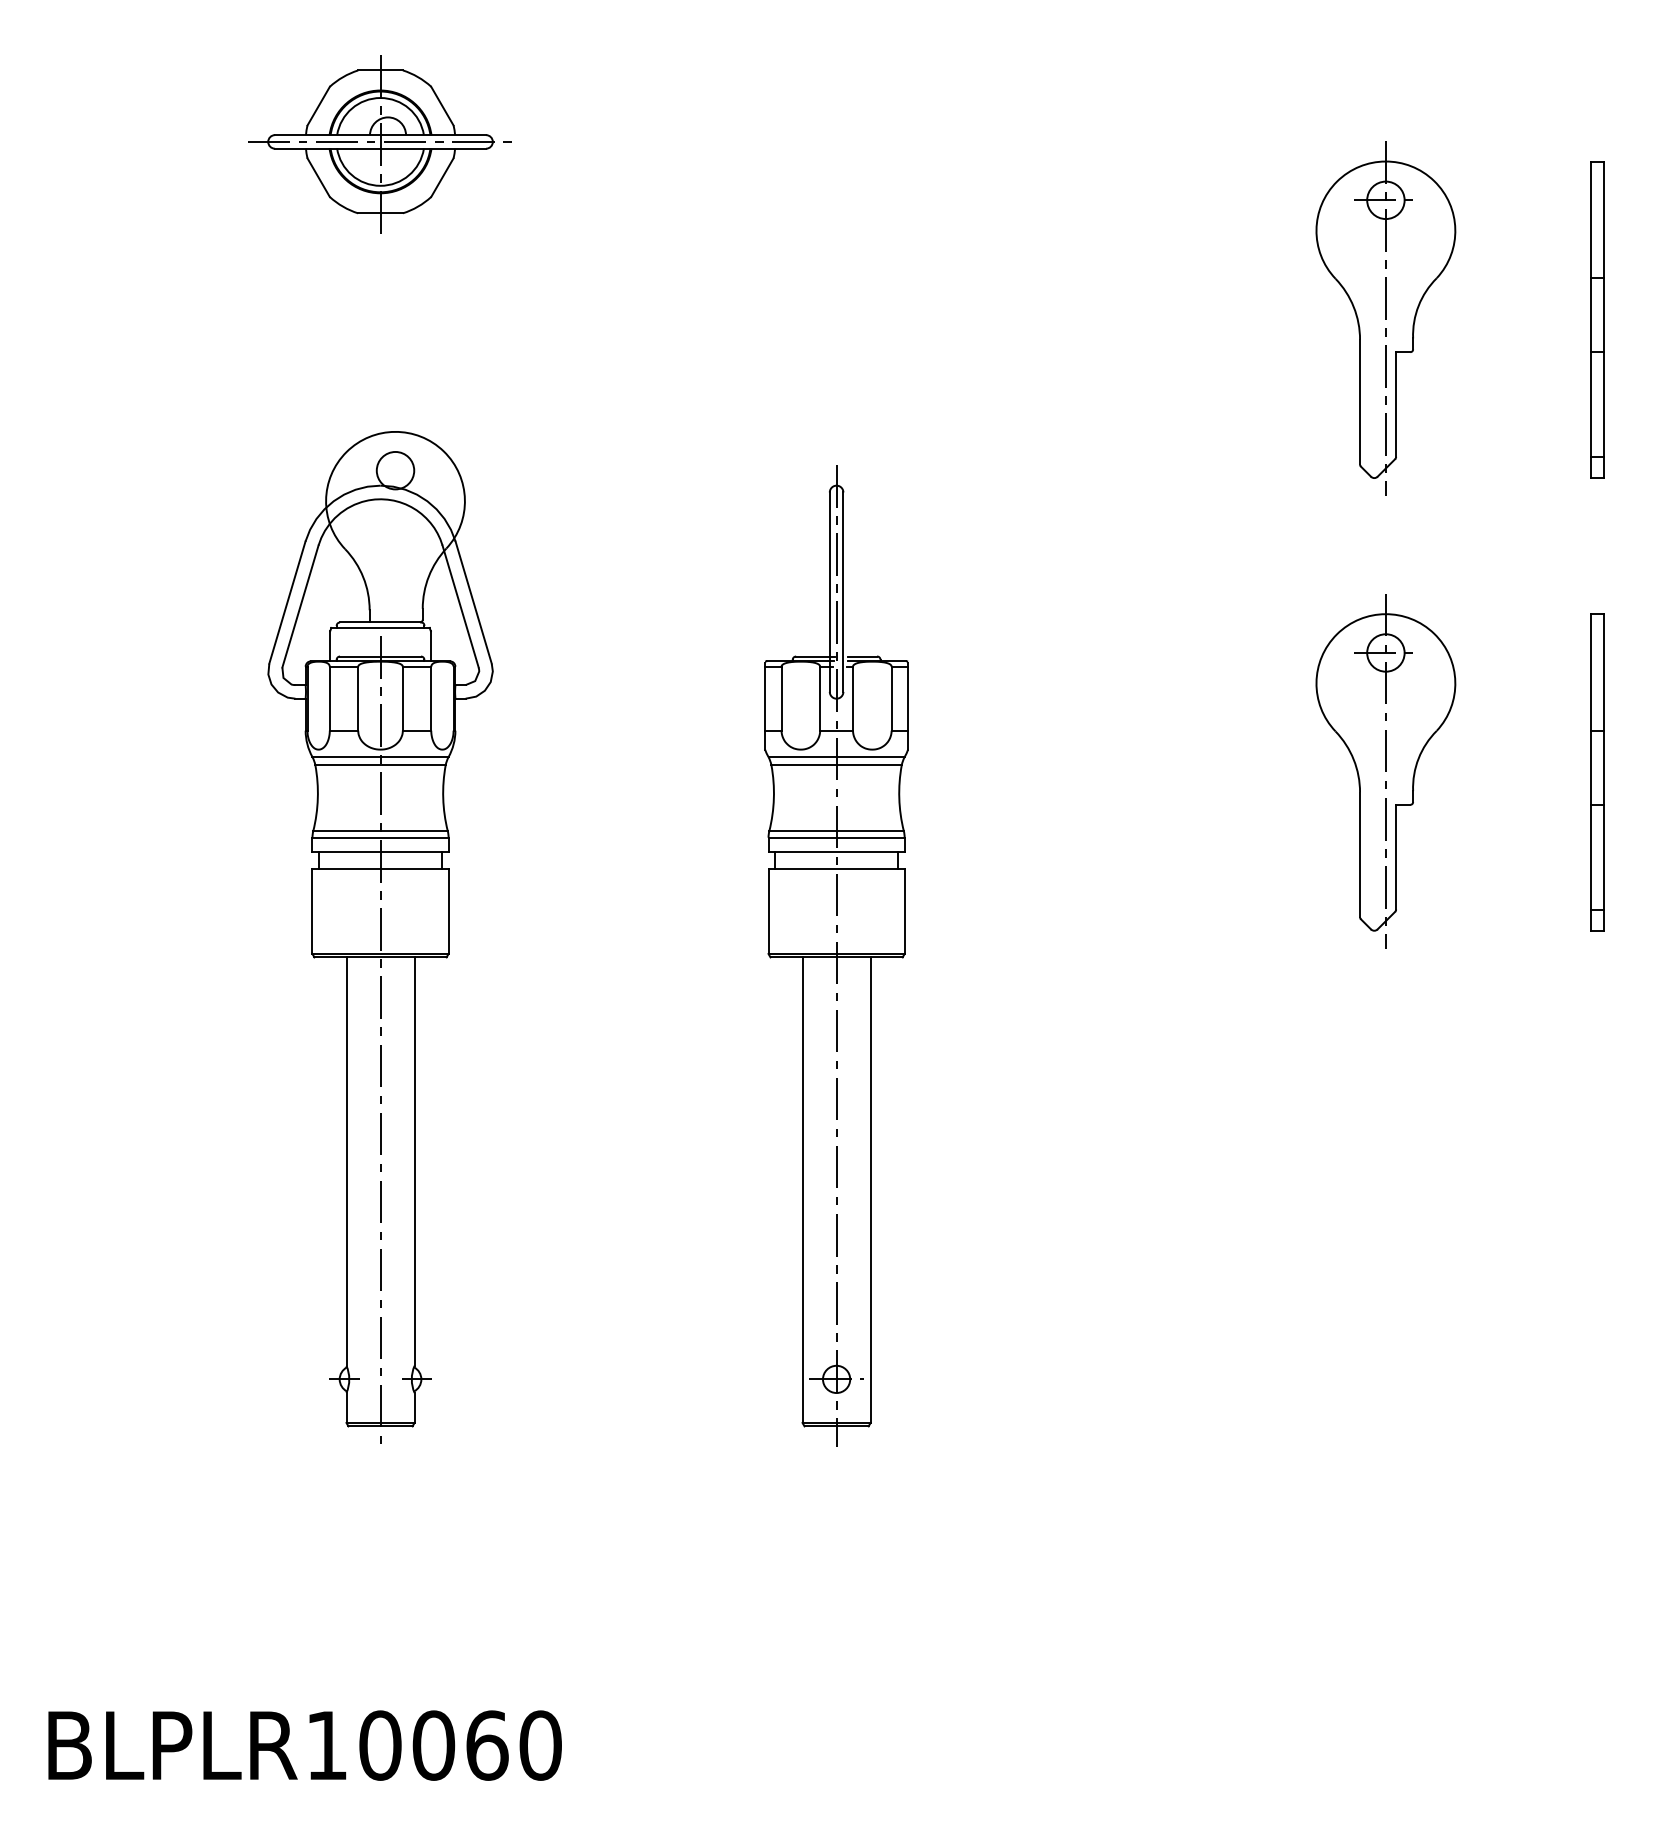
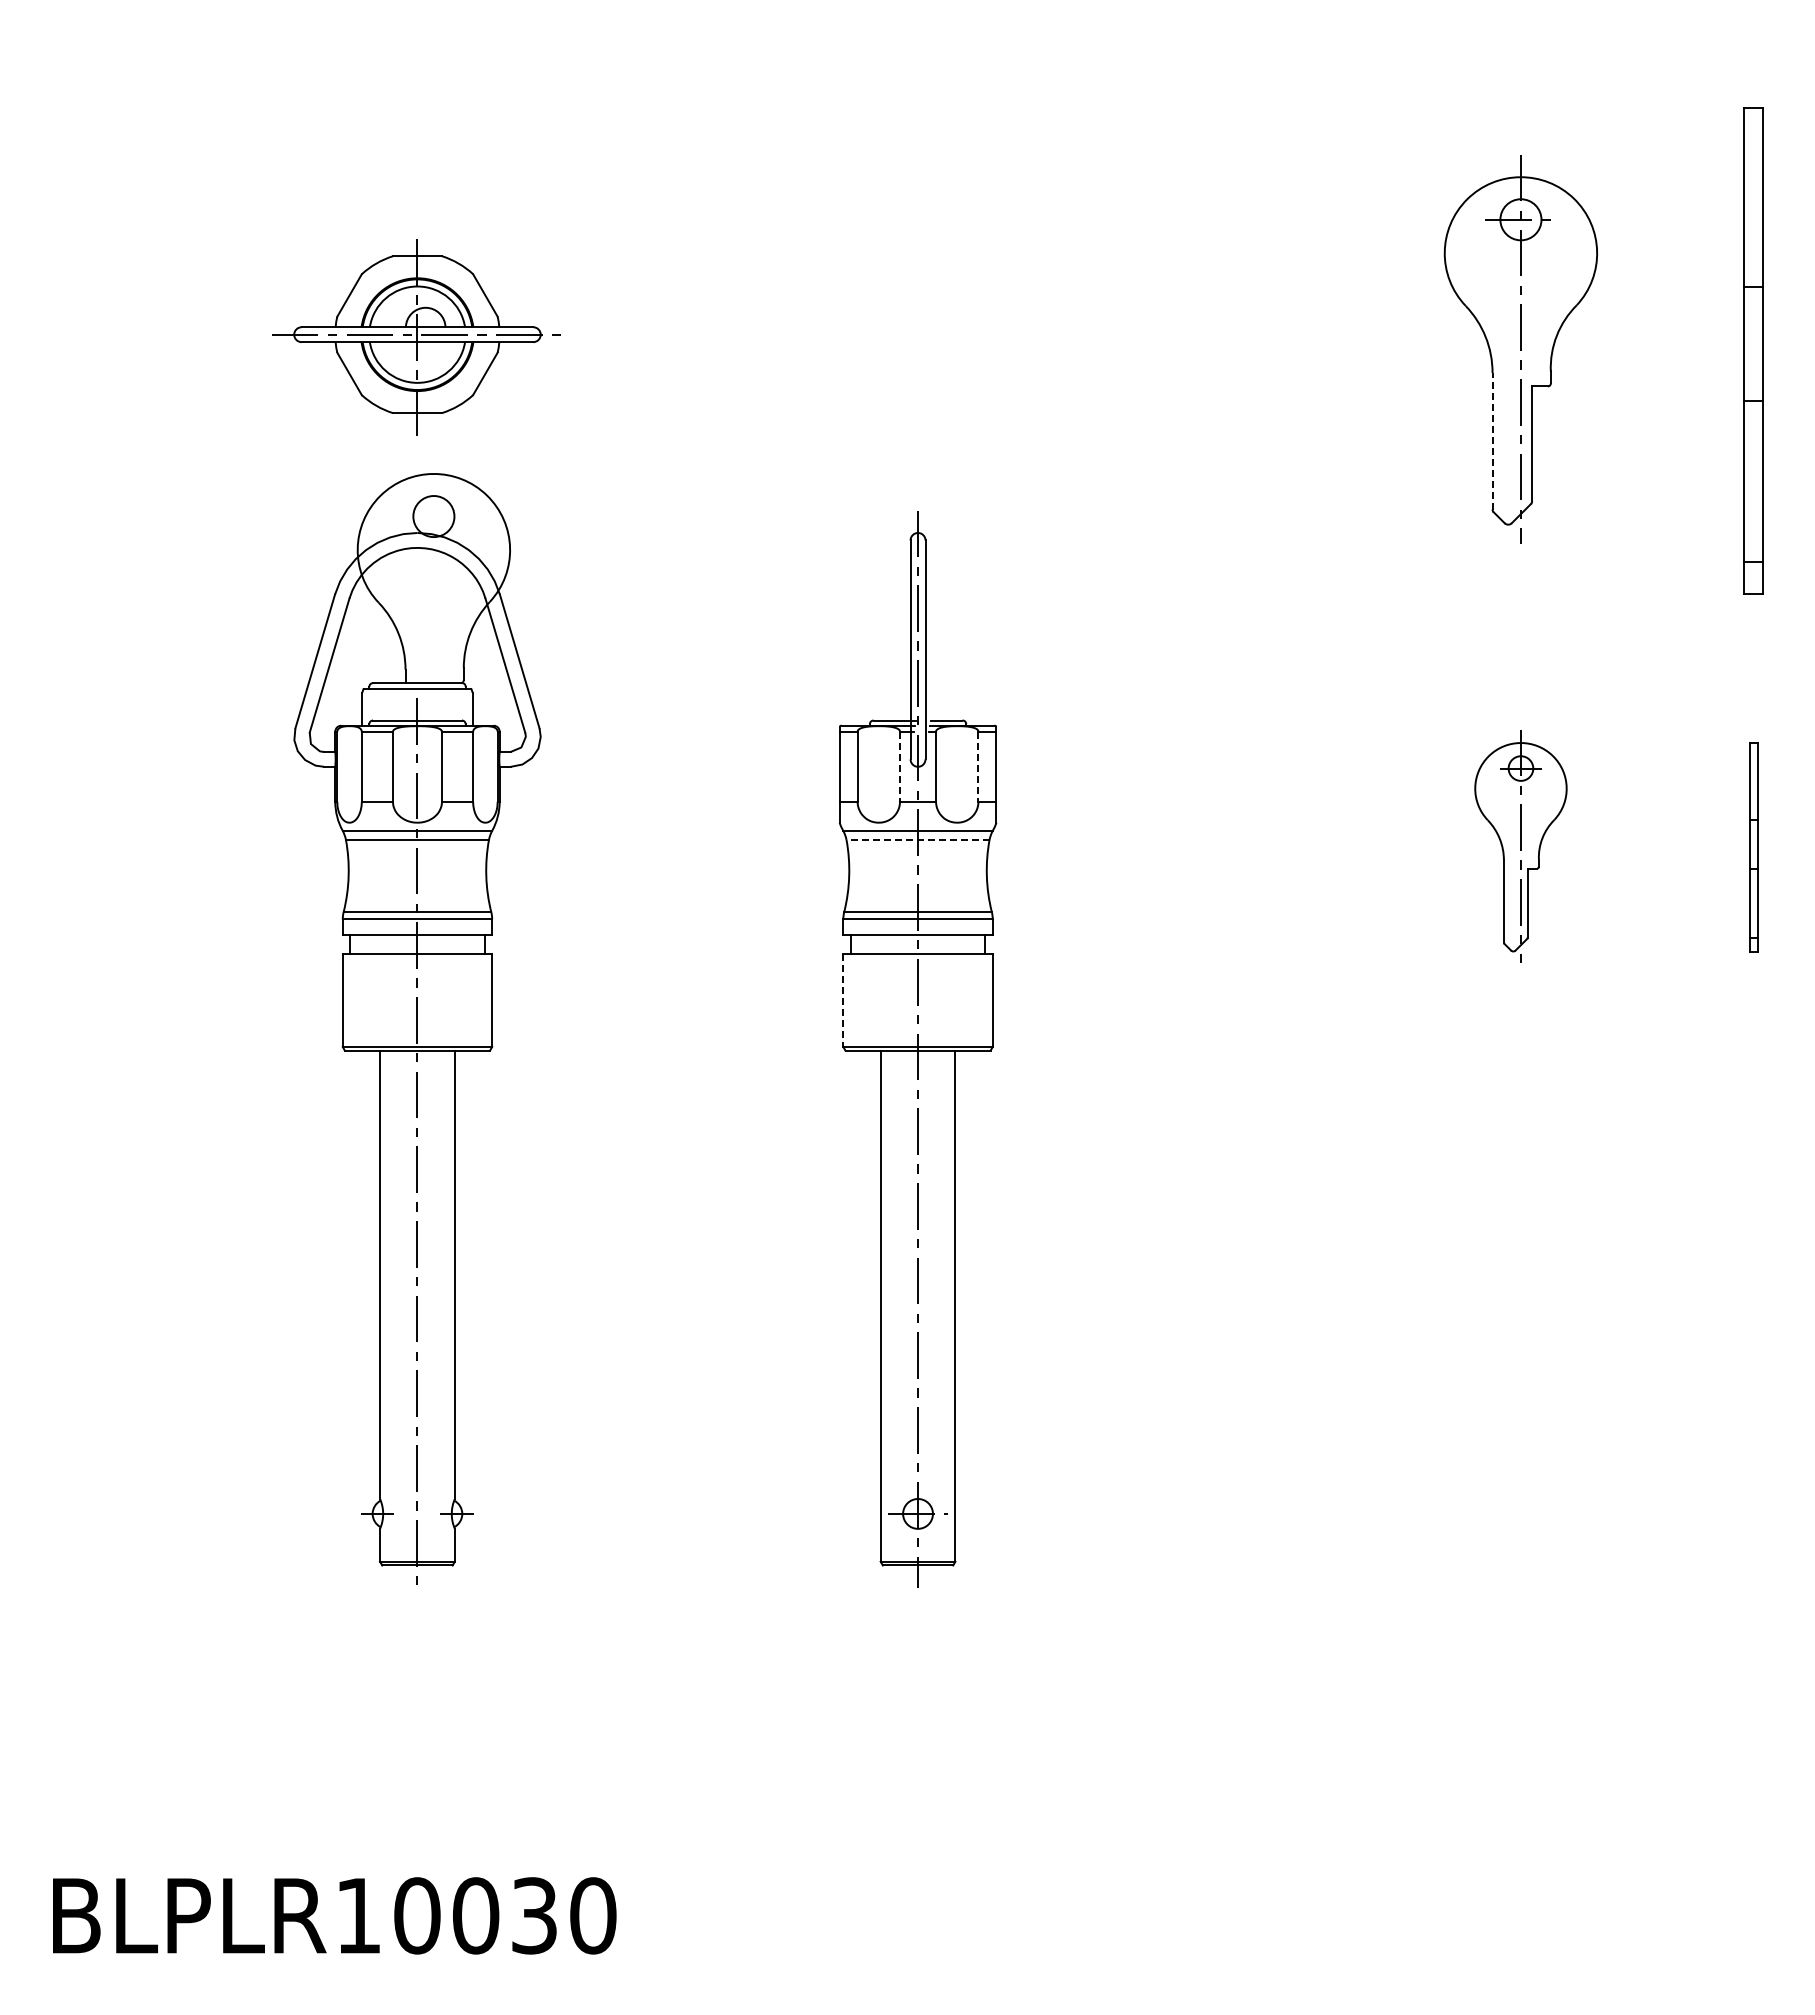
part: (379, 144) -> (416, 337), moved
part: (1597, 319) -> (1753, 350), size x1.4
line: (1359, 401) -> (1492, 440), solid -> dashed
line: (820, 699) -> (900, 767), solid -> dashed
line: (891, 699) -> (978, 767), solid -> dashed
line: (836, 764) -> (917, 839), solid -> dashed
part: (1385, 771) -> (1520, 846), size x0.6
part: (1597, 772) -> (1753, 847), size x0.6
line: (768, 911) -> (843, 1000), solid -> dashed
text: (488, 1745) -> (535, 1915), BLPLR10060 -> BLPLR10030

